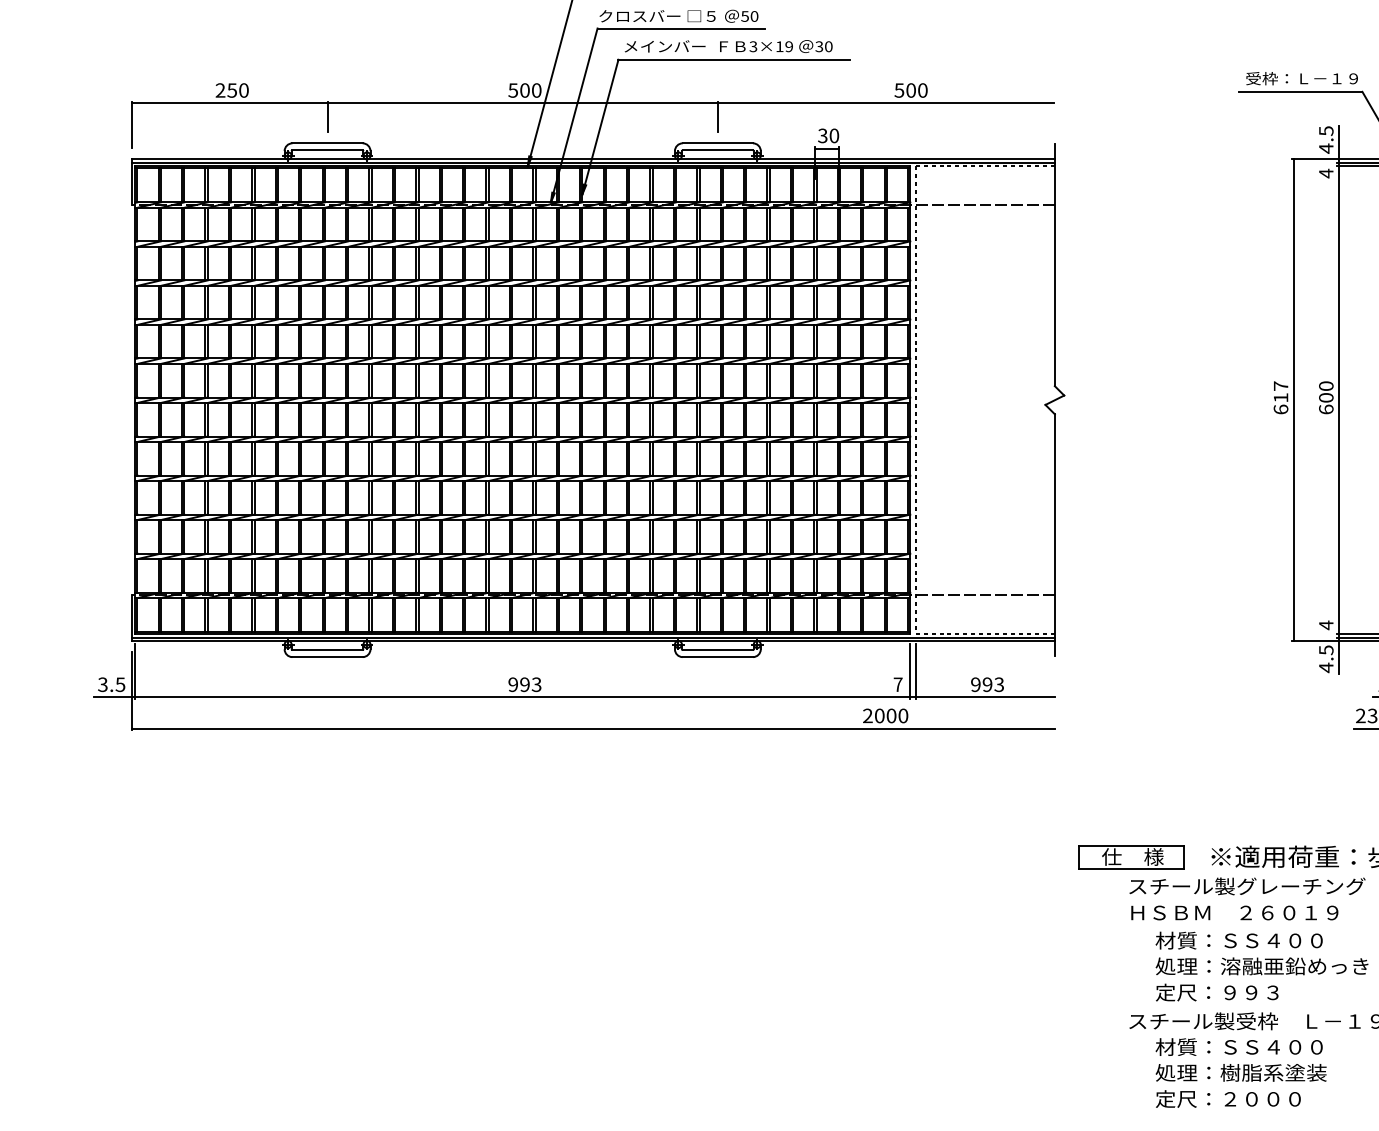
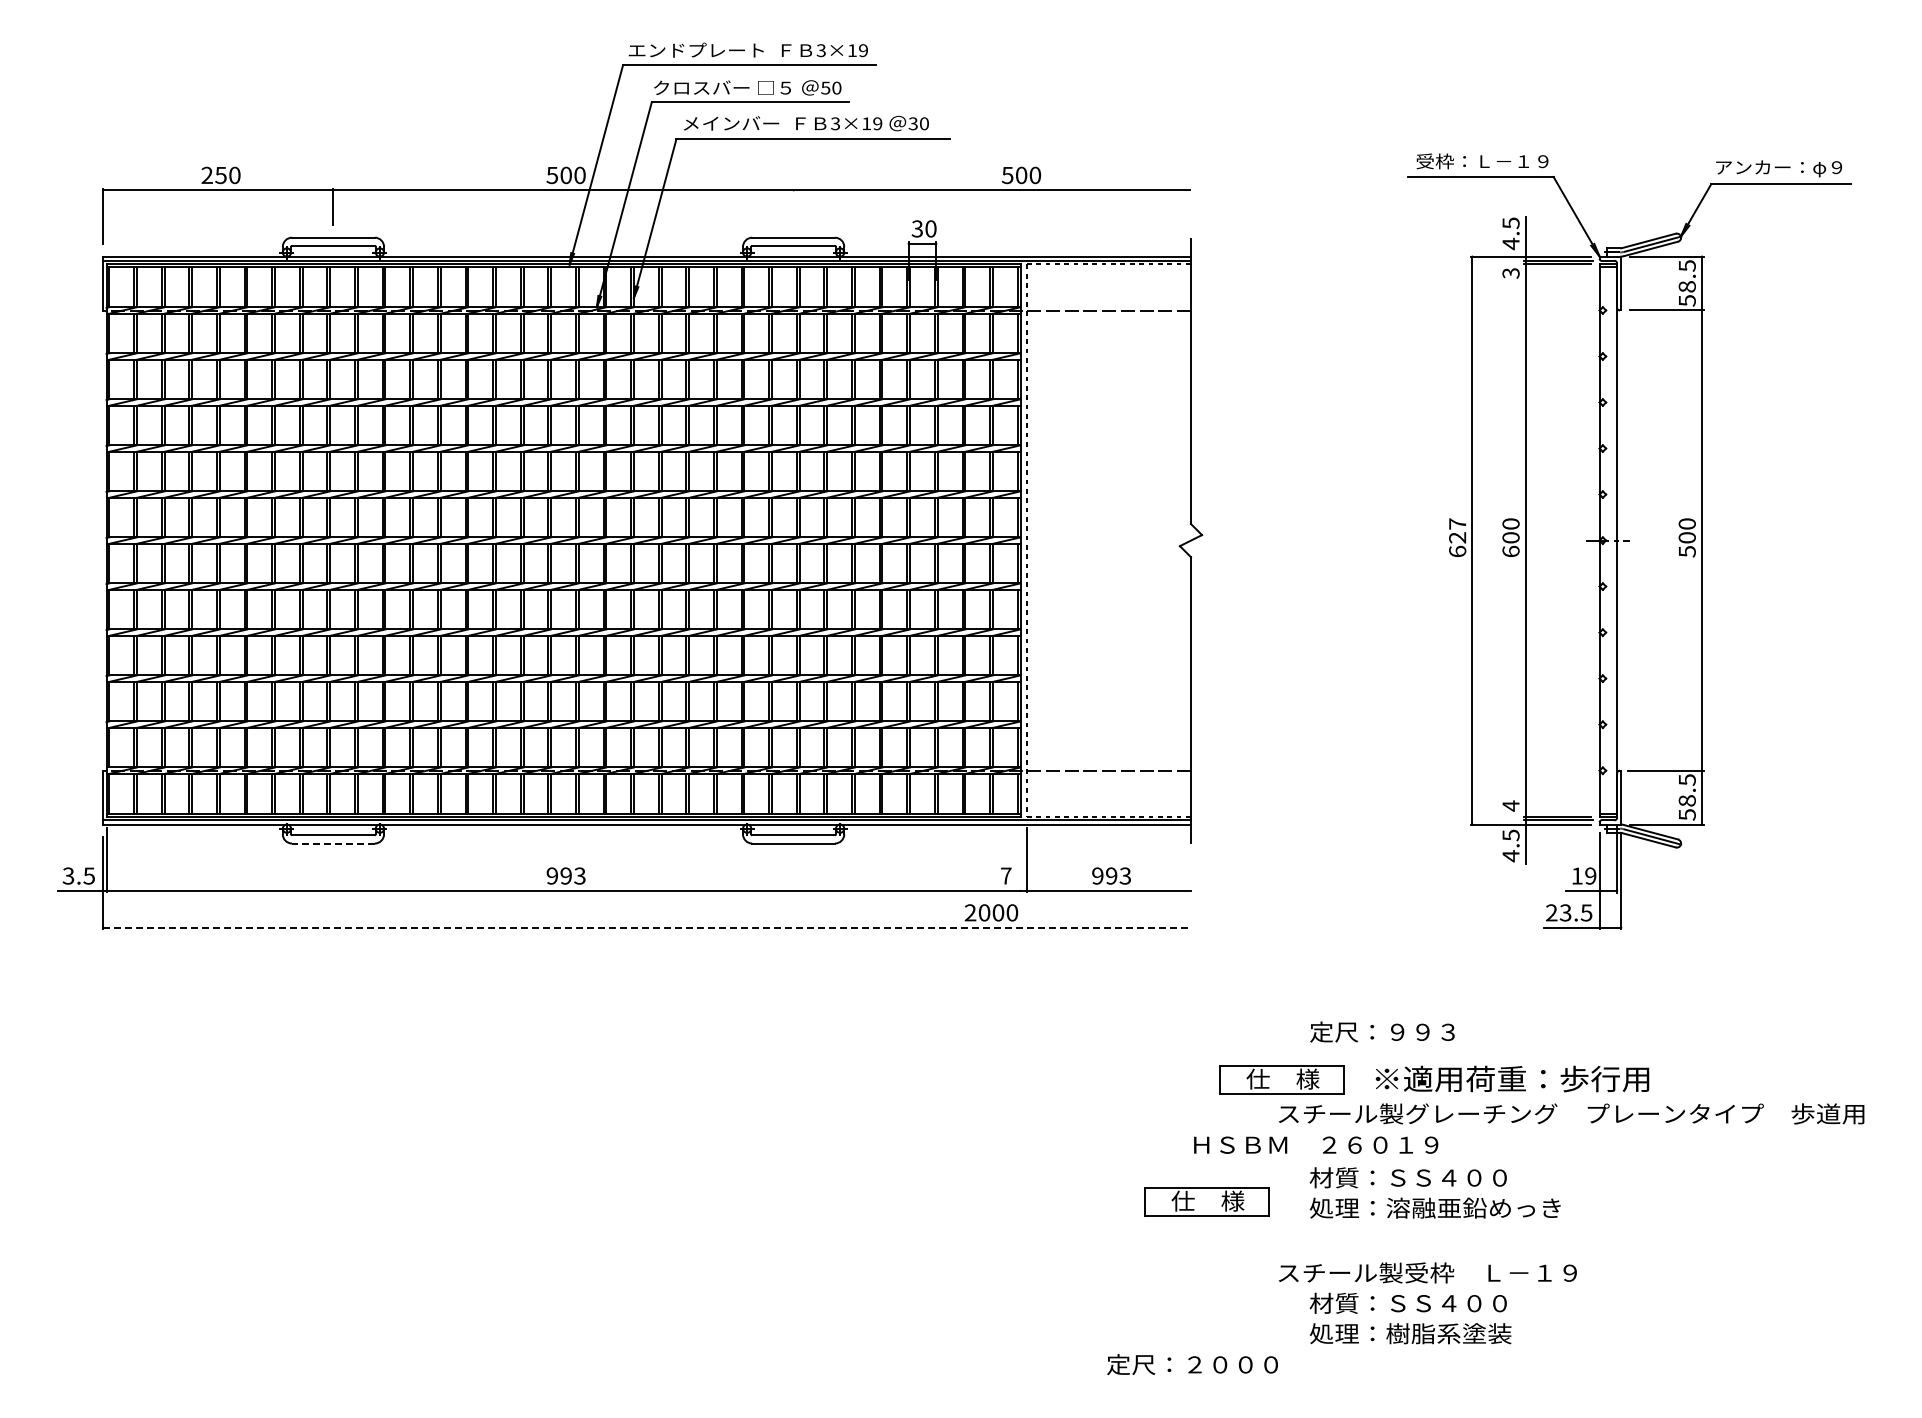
line: (717, 116) -> (793, 206), removed
text: (1325, 173) -> (1510, 273), 4 -> 3
text: (1280, 397) -> (1457, 537), 617 -> 627
line: (326, 657) -> (332, 843), solid -> dashed
line: (910, 671) -> (1020, 860), removed
line: (593, 728) -> (647, 927), solid -> dashed
text: (1235, 912) -> (1316, 1144), moved
part: (1068, 960) -> (1206, 1201), added
text: (1217, 992) -> (1382, 1031), moved
text: (1228, 1098) -> (1192, 1364), moved

